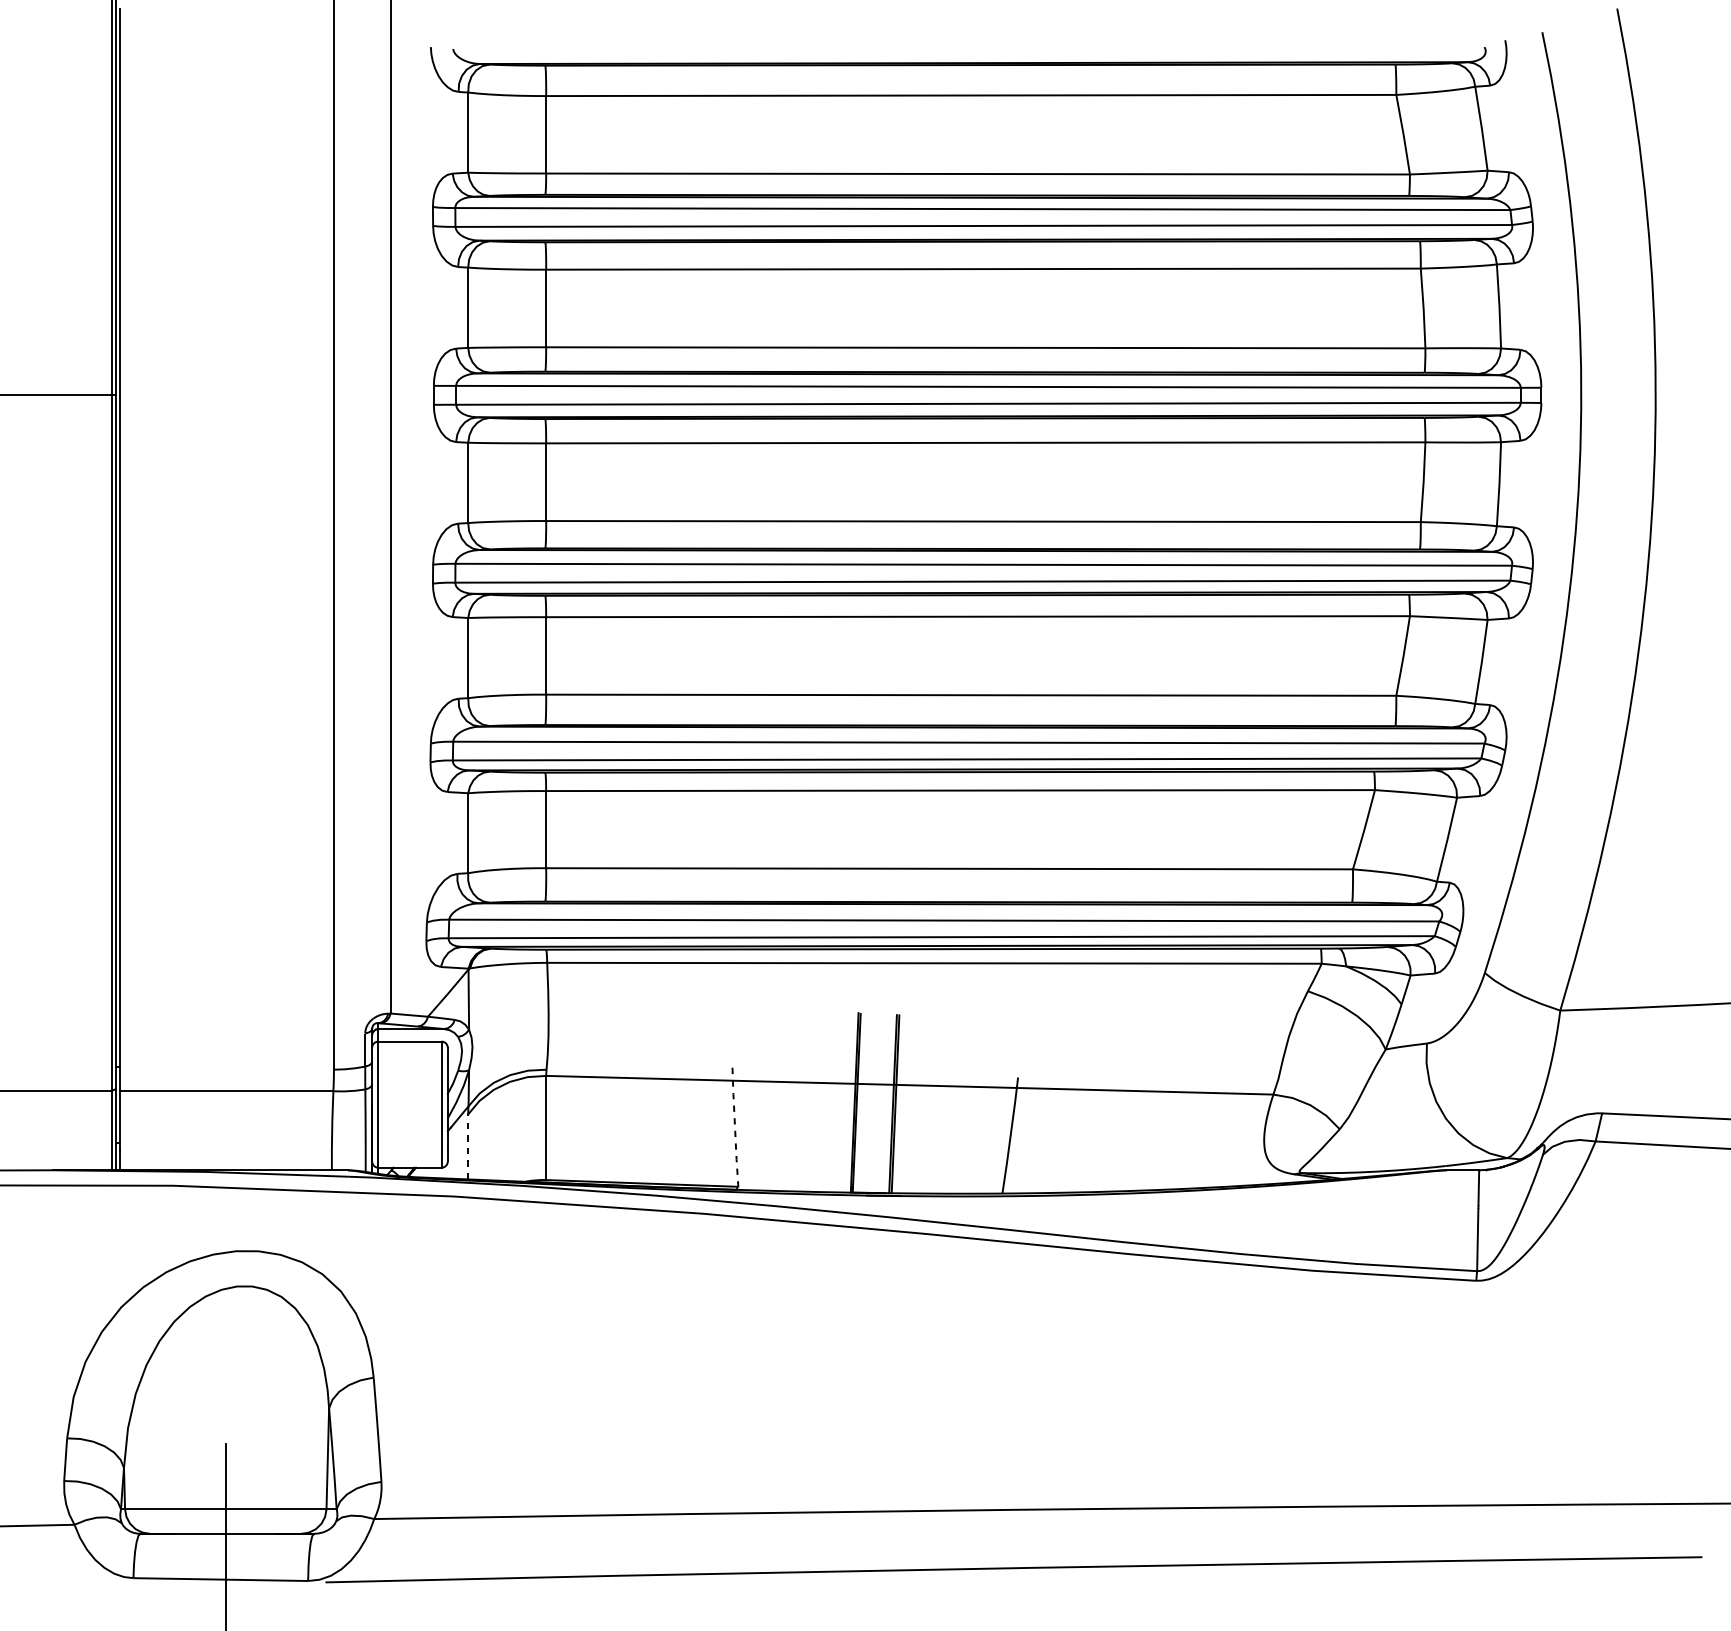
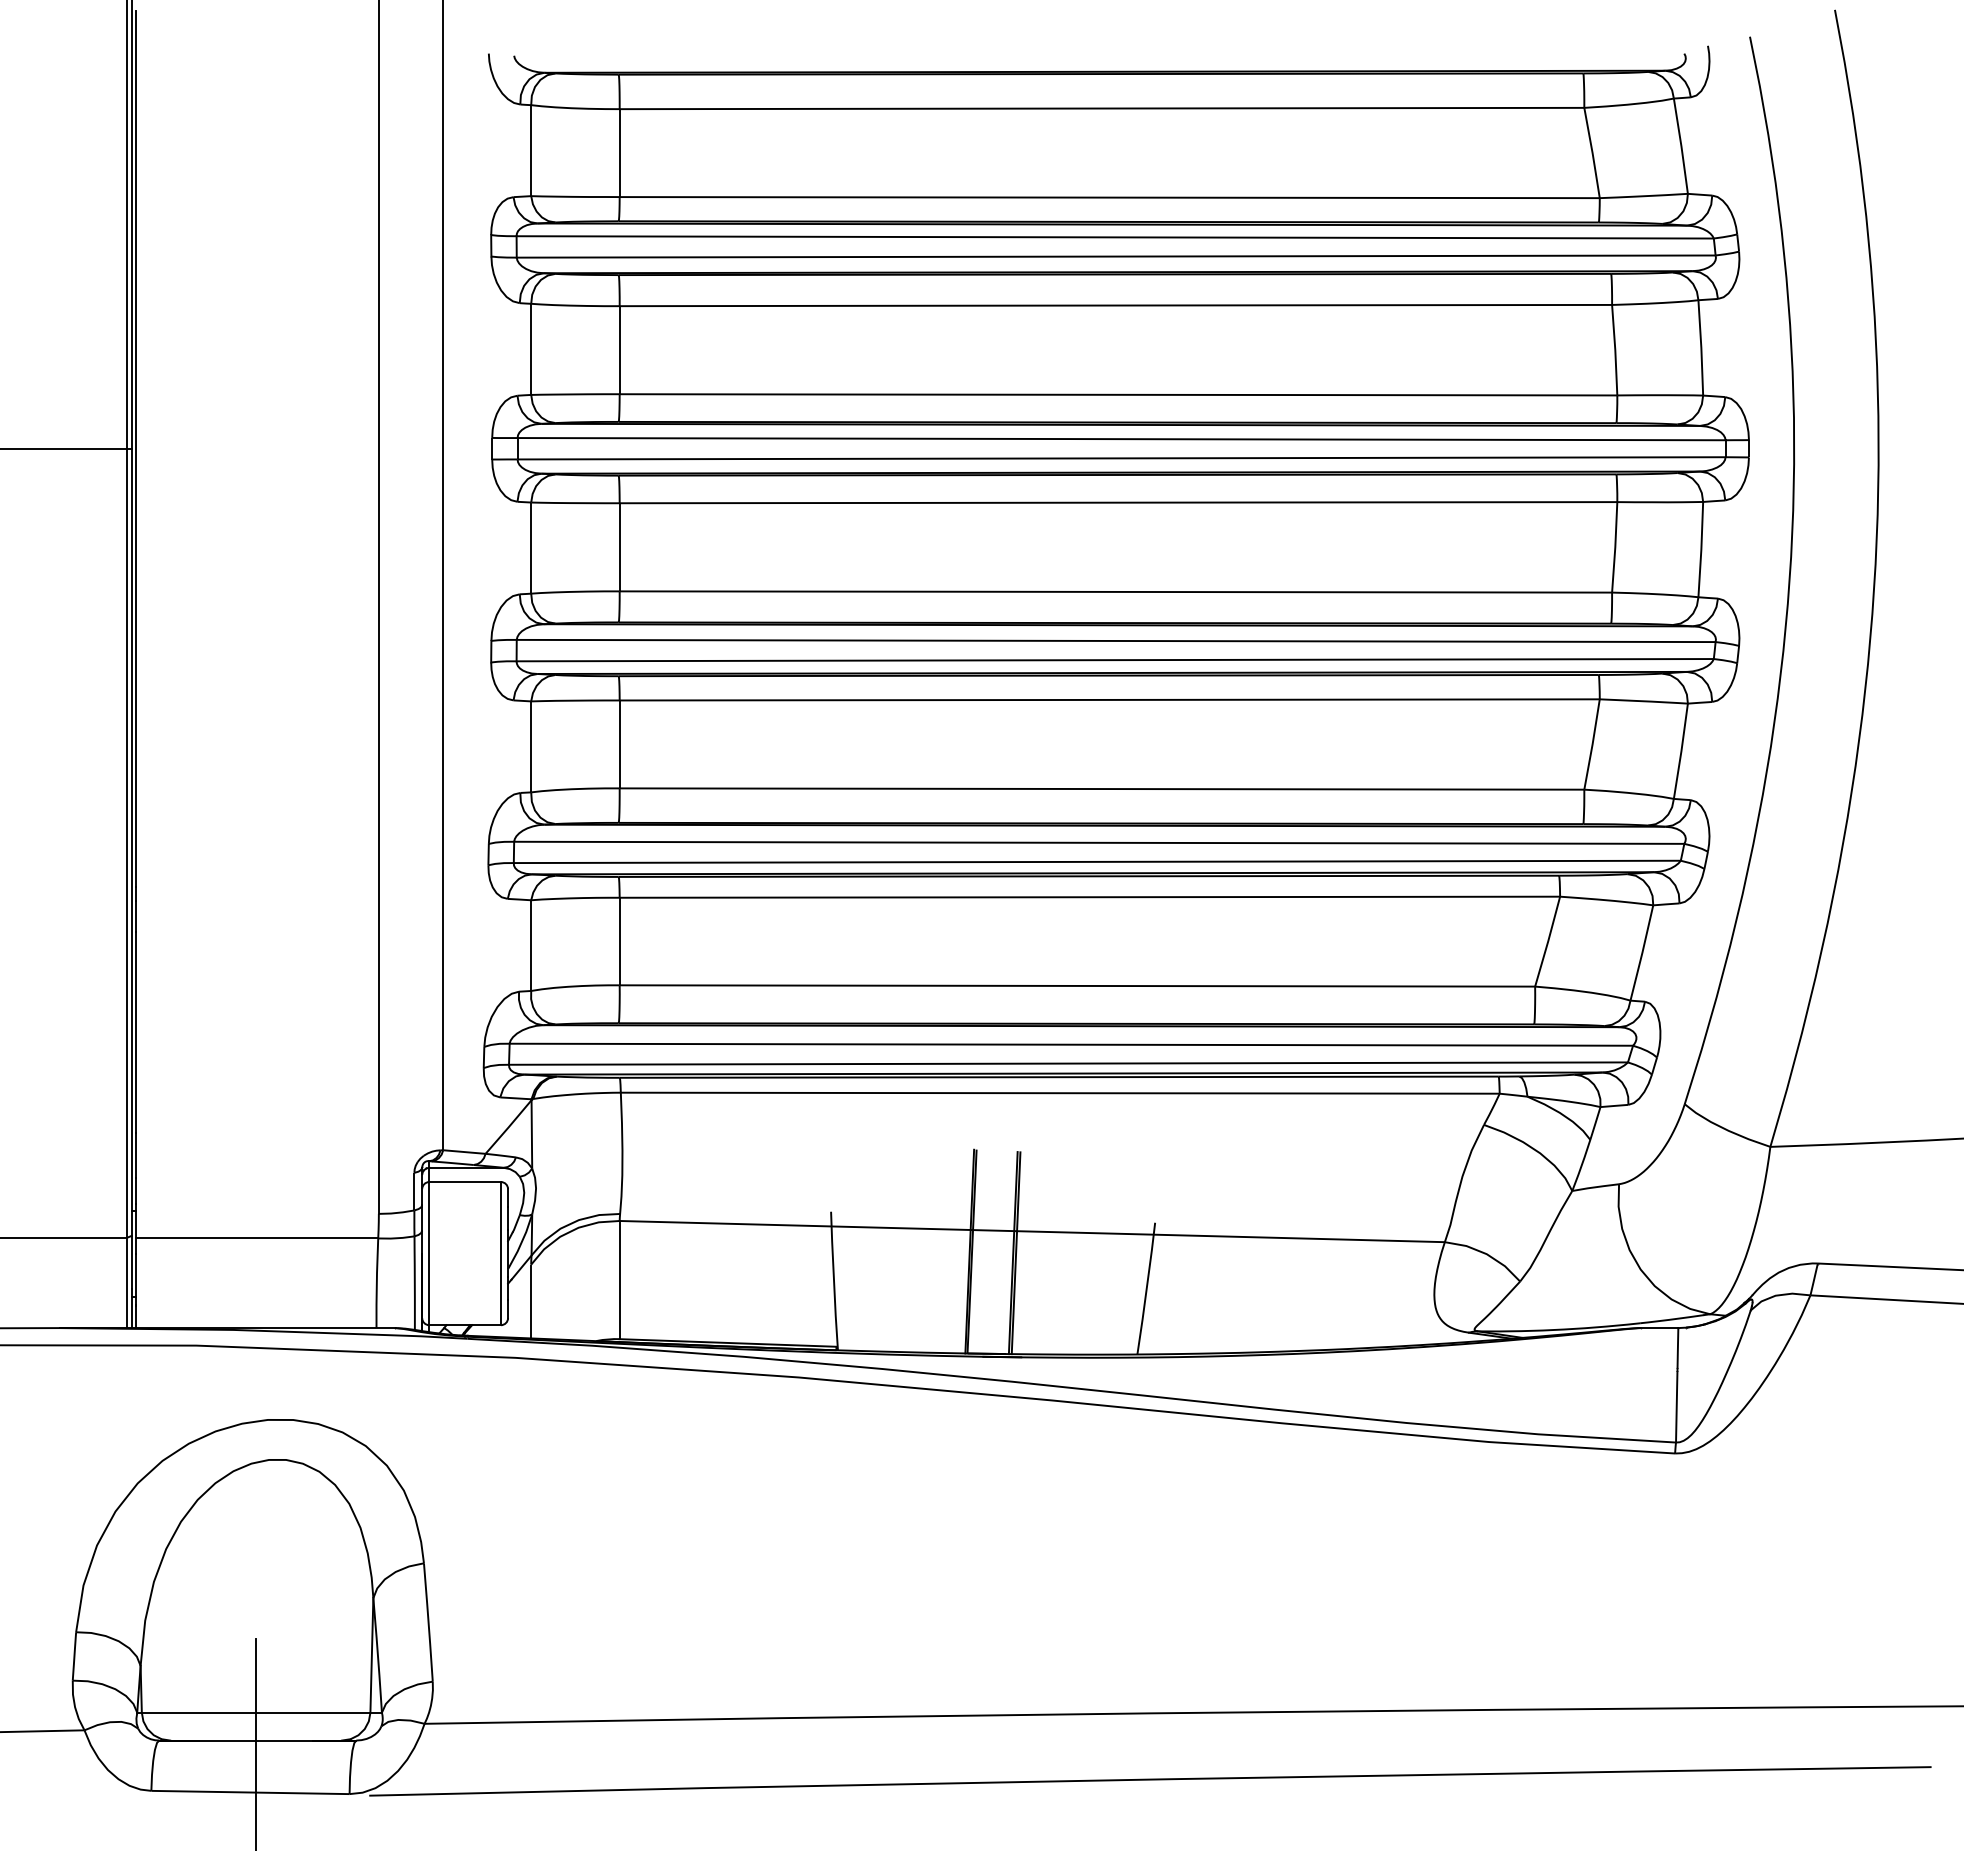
line: (735, 1129) -> (834, 1281), dashed -> solid
line: (468, 1147) -> (531, 1302), dashed -> solid

